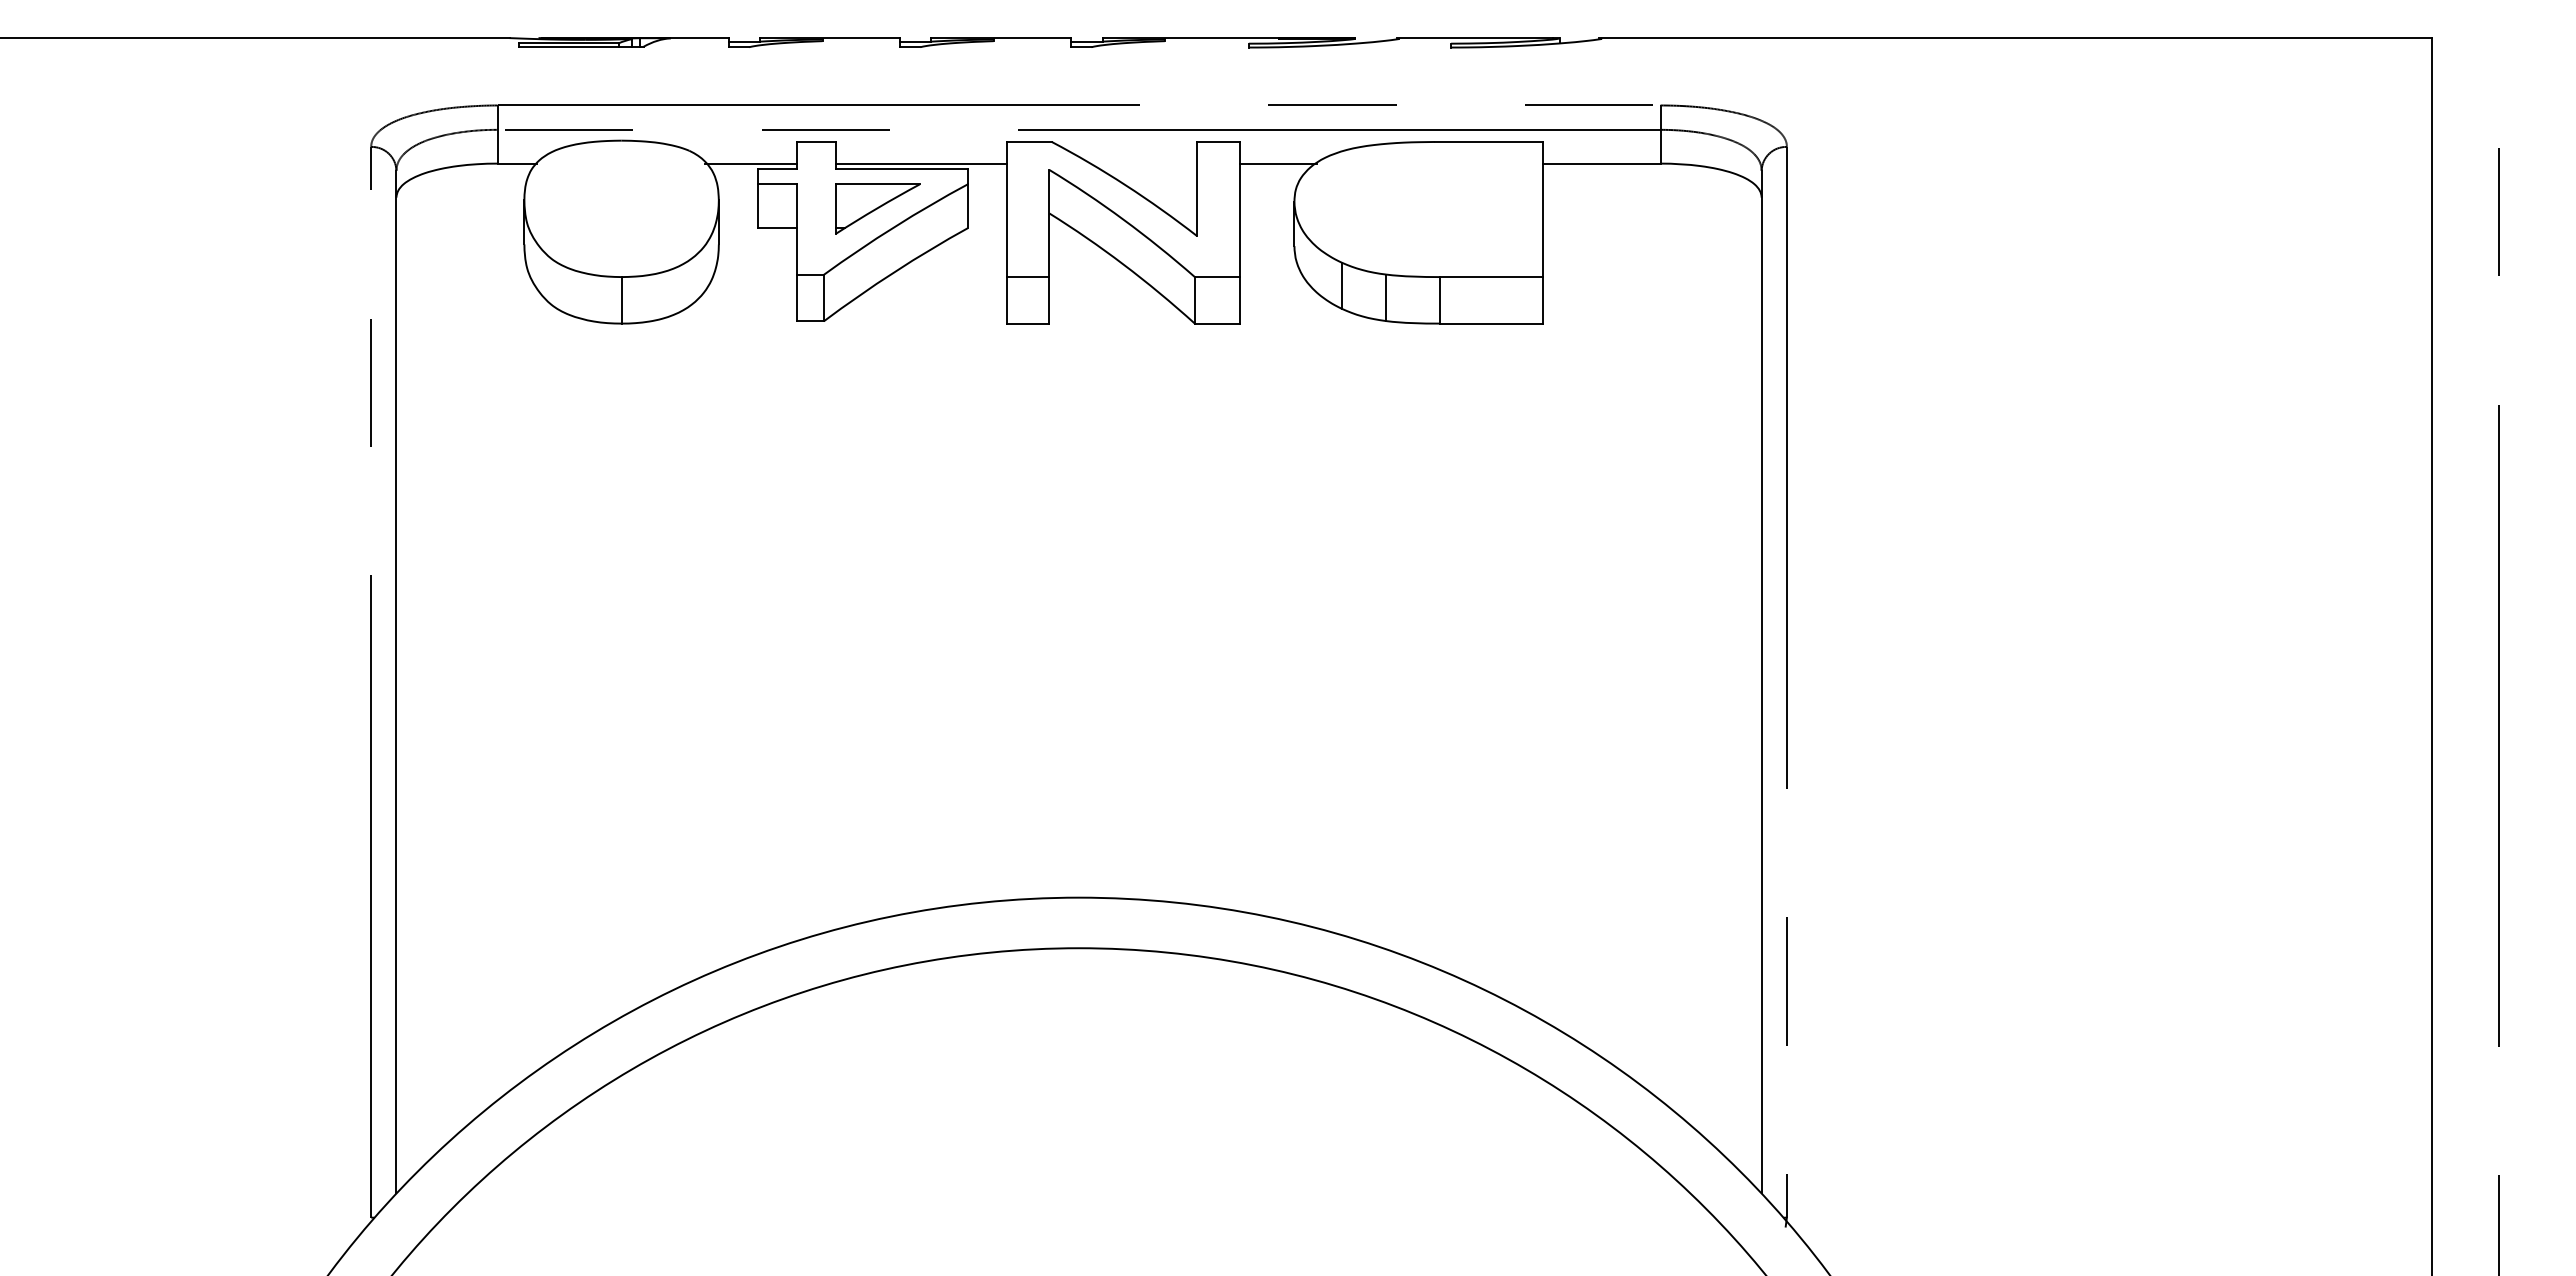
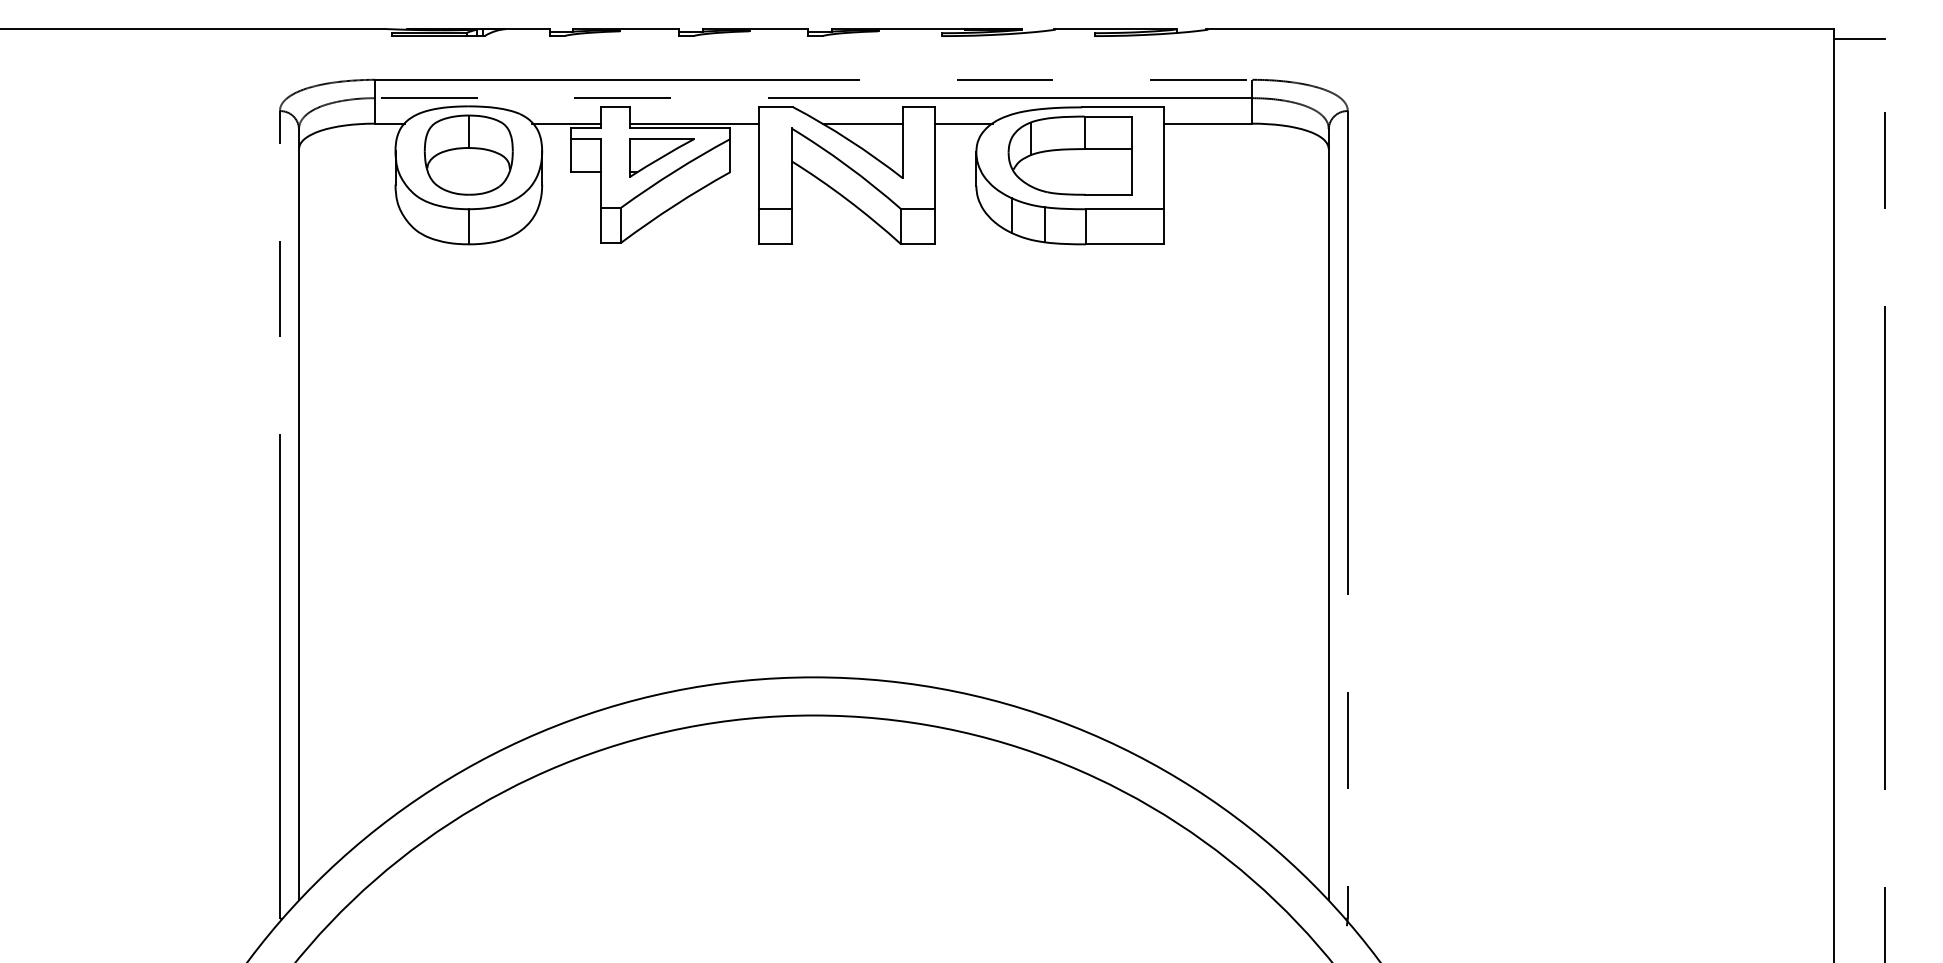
line: (2464, 50) -> (1858, 38), added
line: (1143, 163) -> (862, 123), added
part: (621, 204) -> (468, 154), added
part: (1418, 205) -> (1069, 155), added

